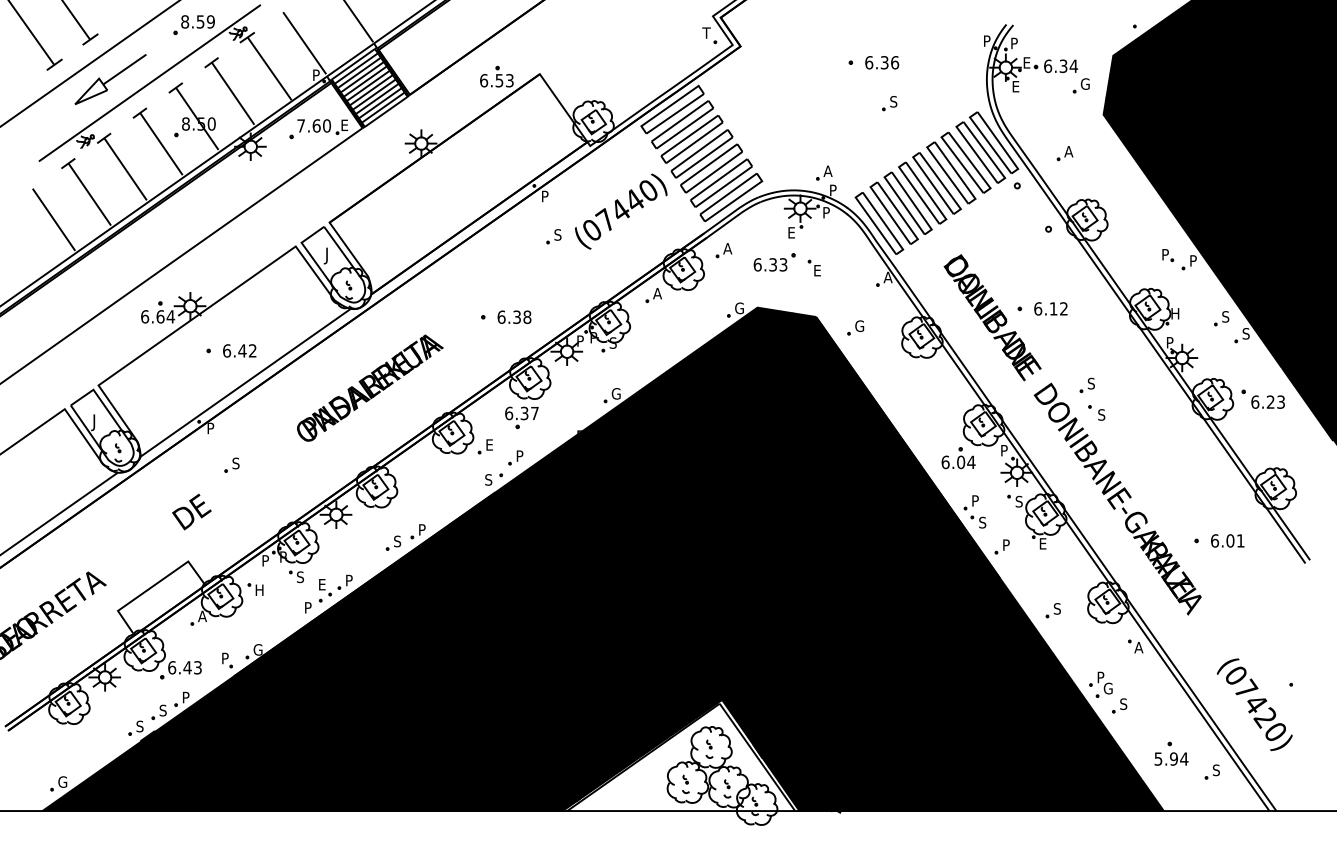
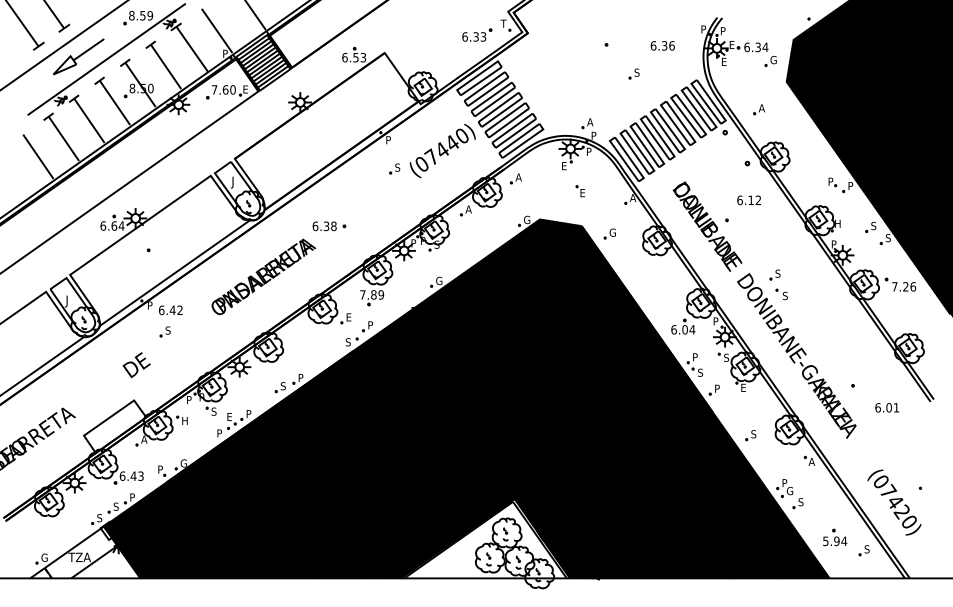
text: (881, 62) -> (662, 45), moved
part: (775, 261) -> (477, 34), moved
text: (1050, 309) -> (748, 200), moved
text: (514, 317) -> (324, 226), moved
text: (239, 351) -> (170, 310), moved
text: (1268, 401) -> (904, 286), 6.23 -> 7.26
text: (522, 412) -> (372, 294), 6.37 -> 7.89
text: (1226, 540) -> (886, 407), moved
fill: (120, 774) -> (85, 552), removed

